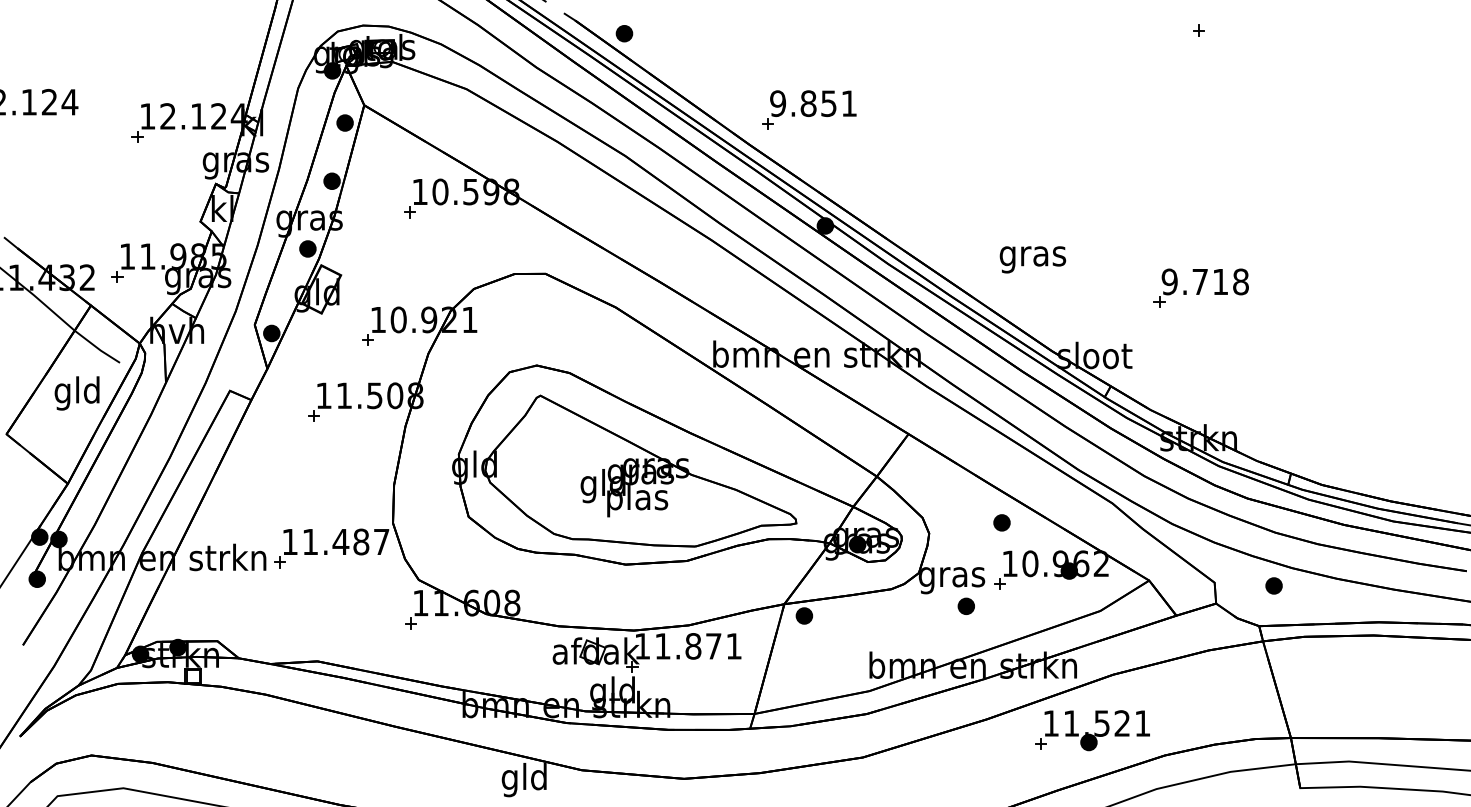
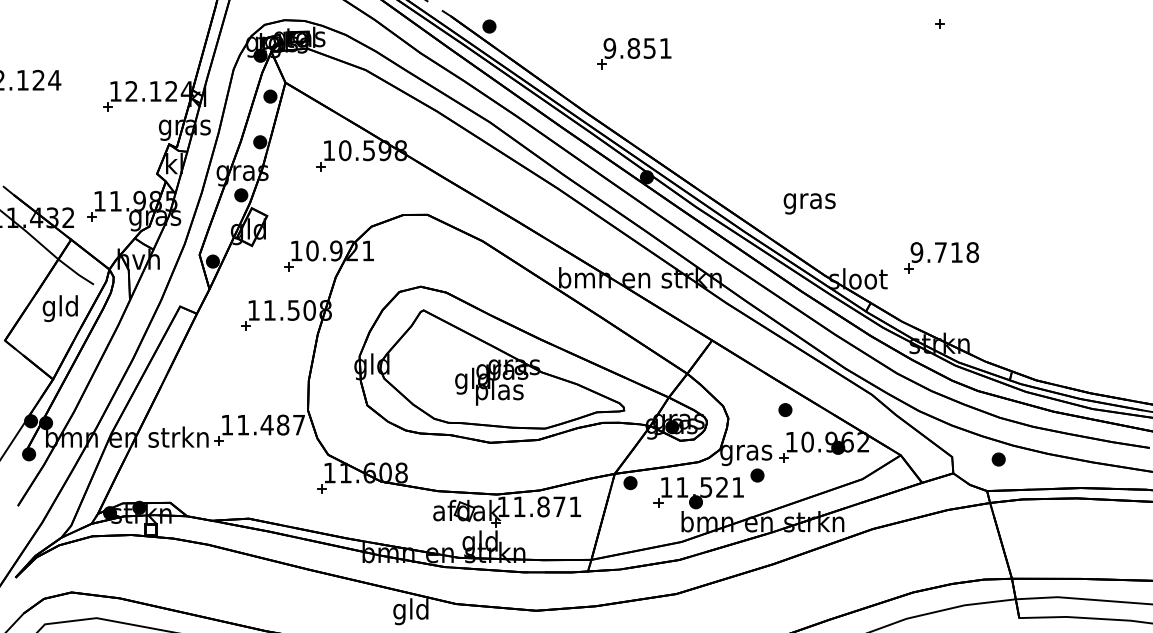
part: (809, 109) -> (634, 53), moved
part: (1200, 287) -> (941, 256), moved
part: (1092, 730) -> (698, 492), moved

